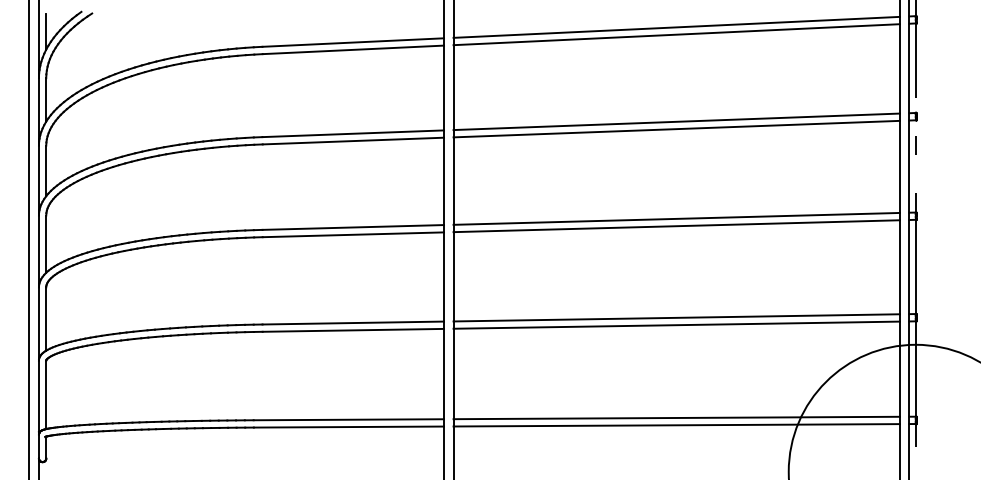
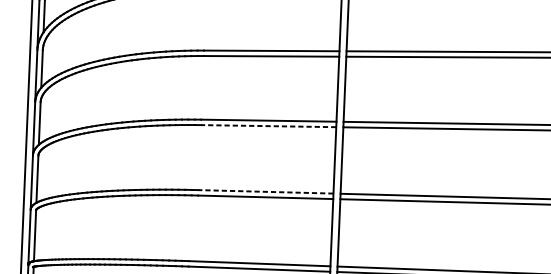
line: (353, 234) -> (268, 125), solid -> dashed
line: (353, 323) -> (266, 192), solid -> dashed

